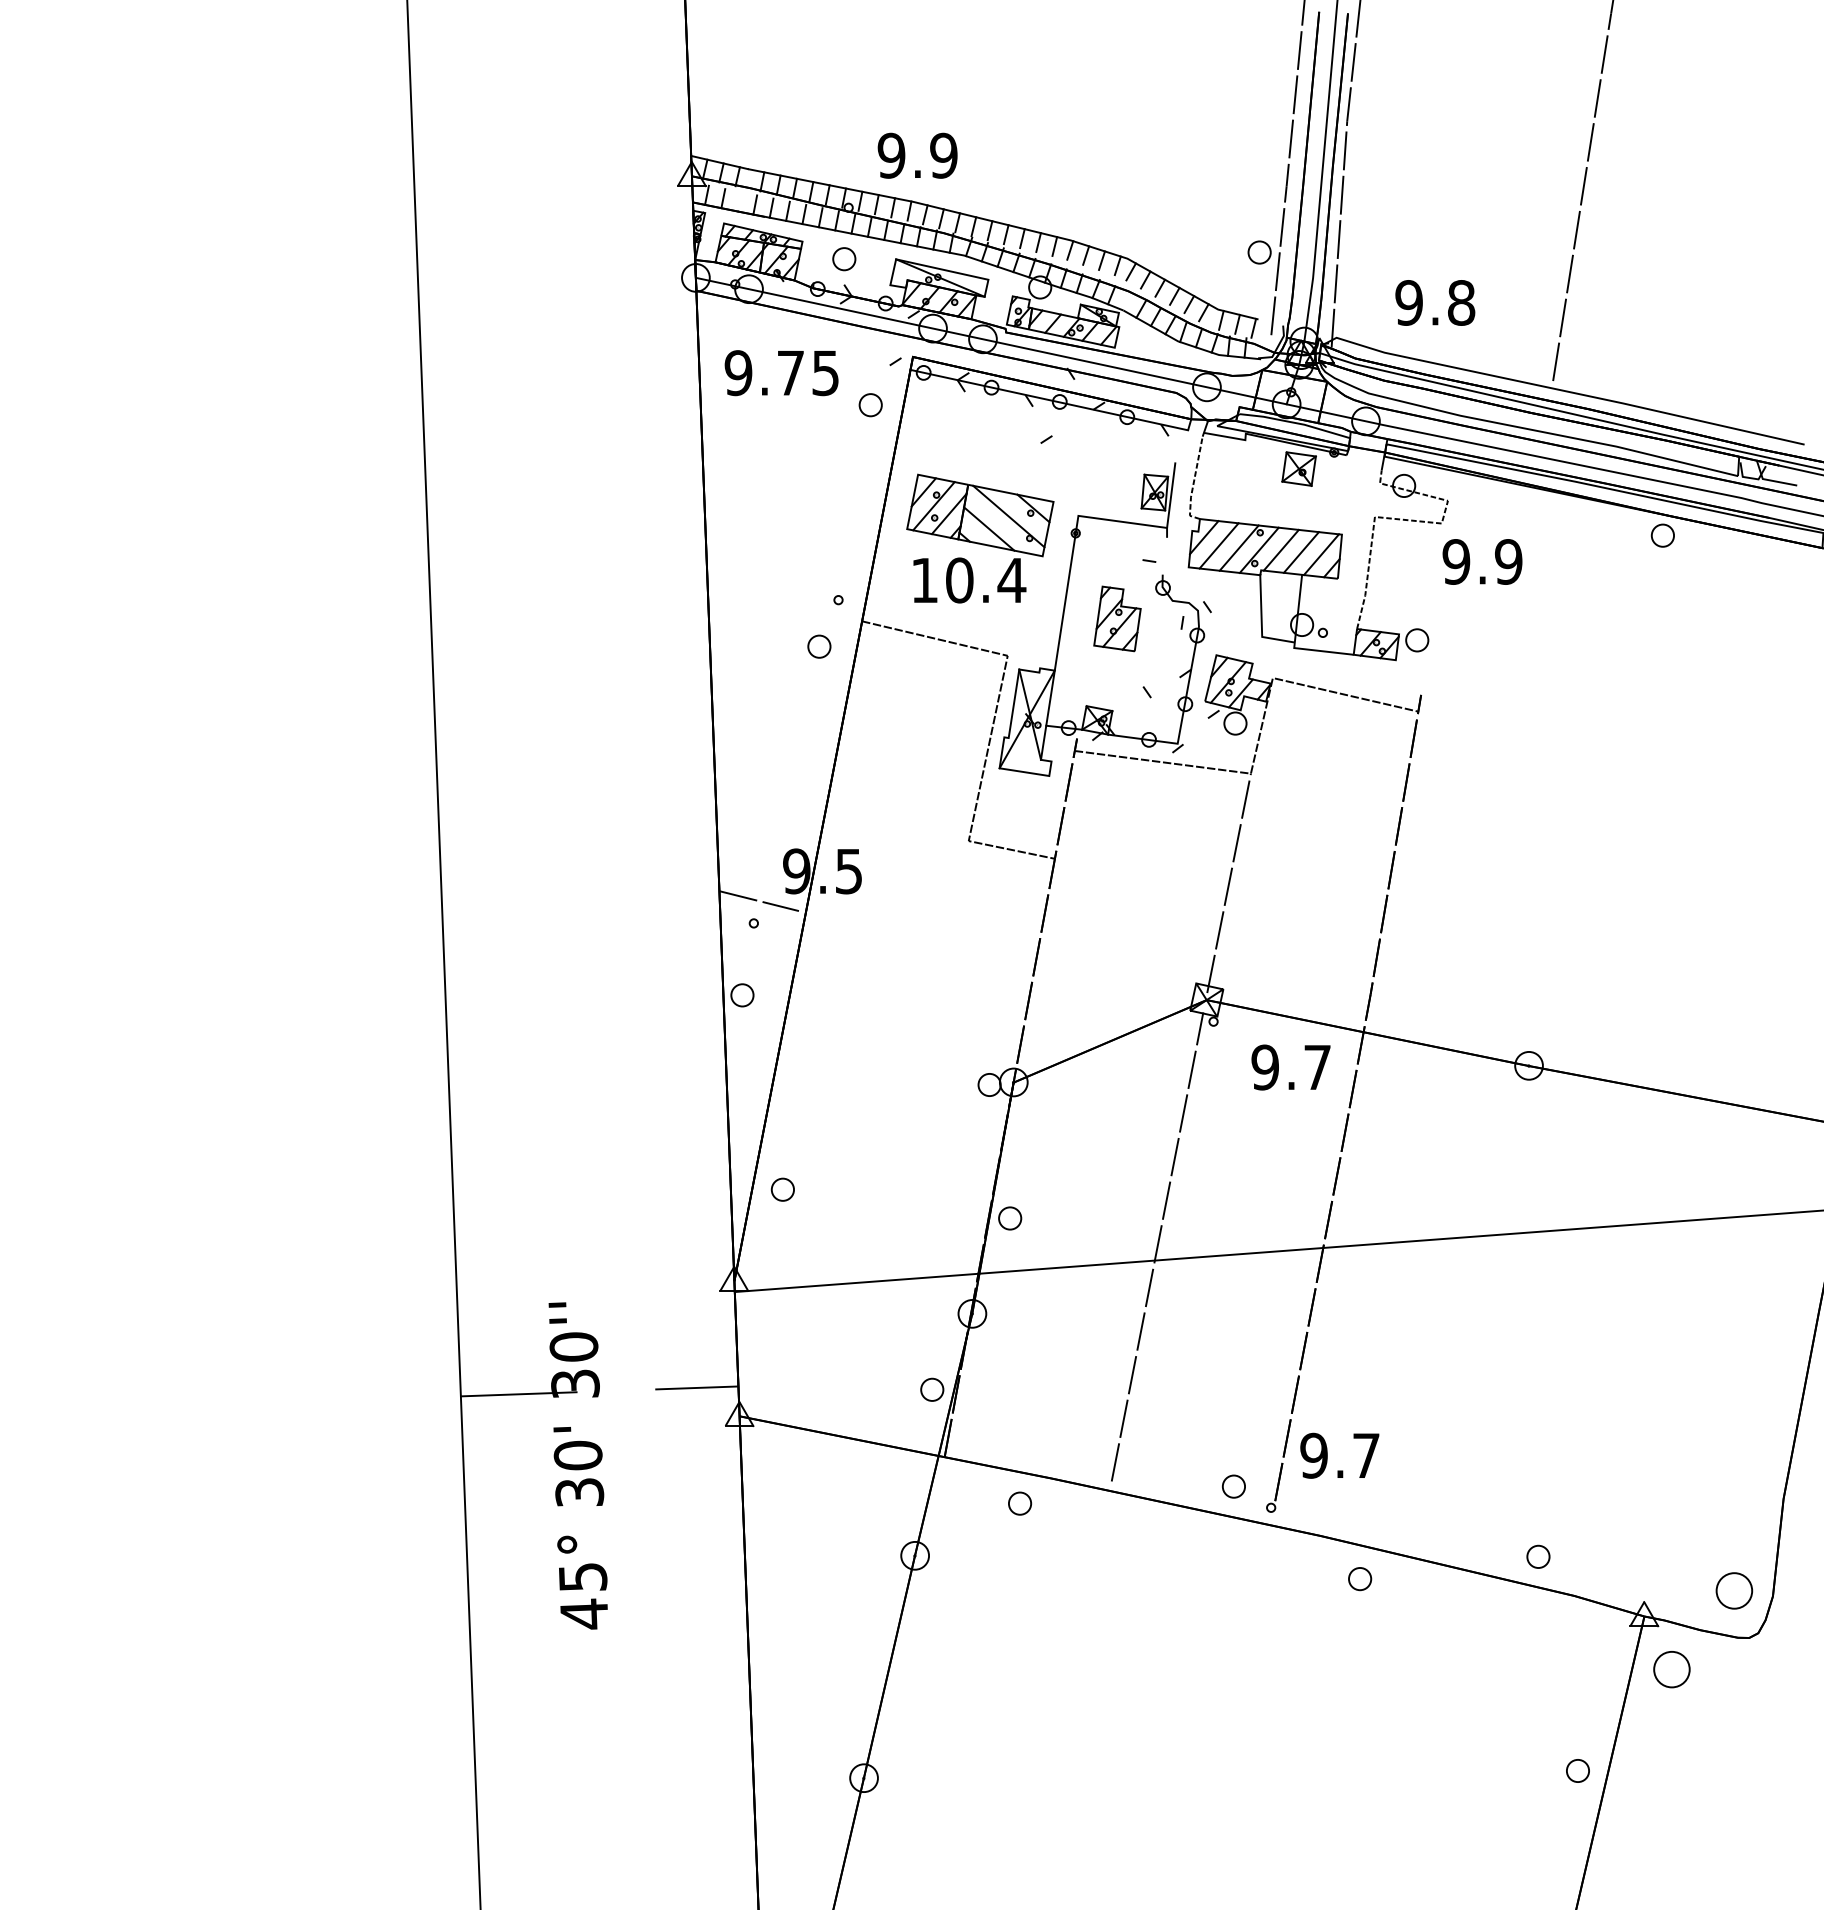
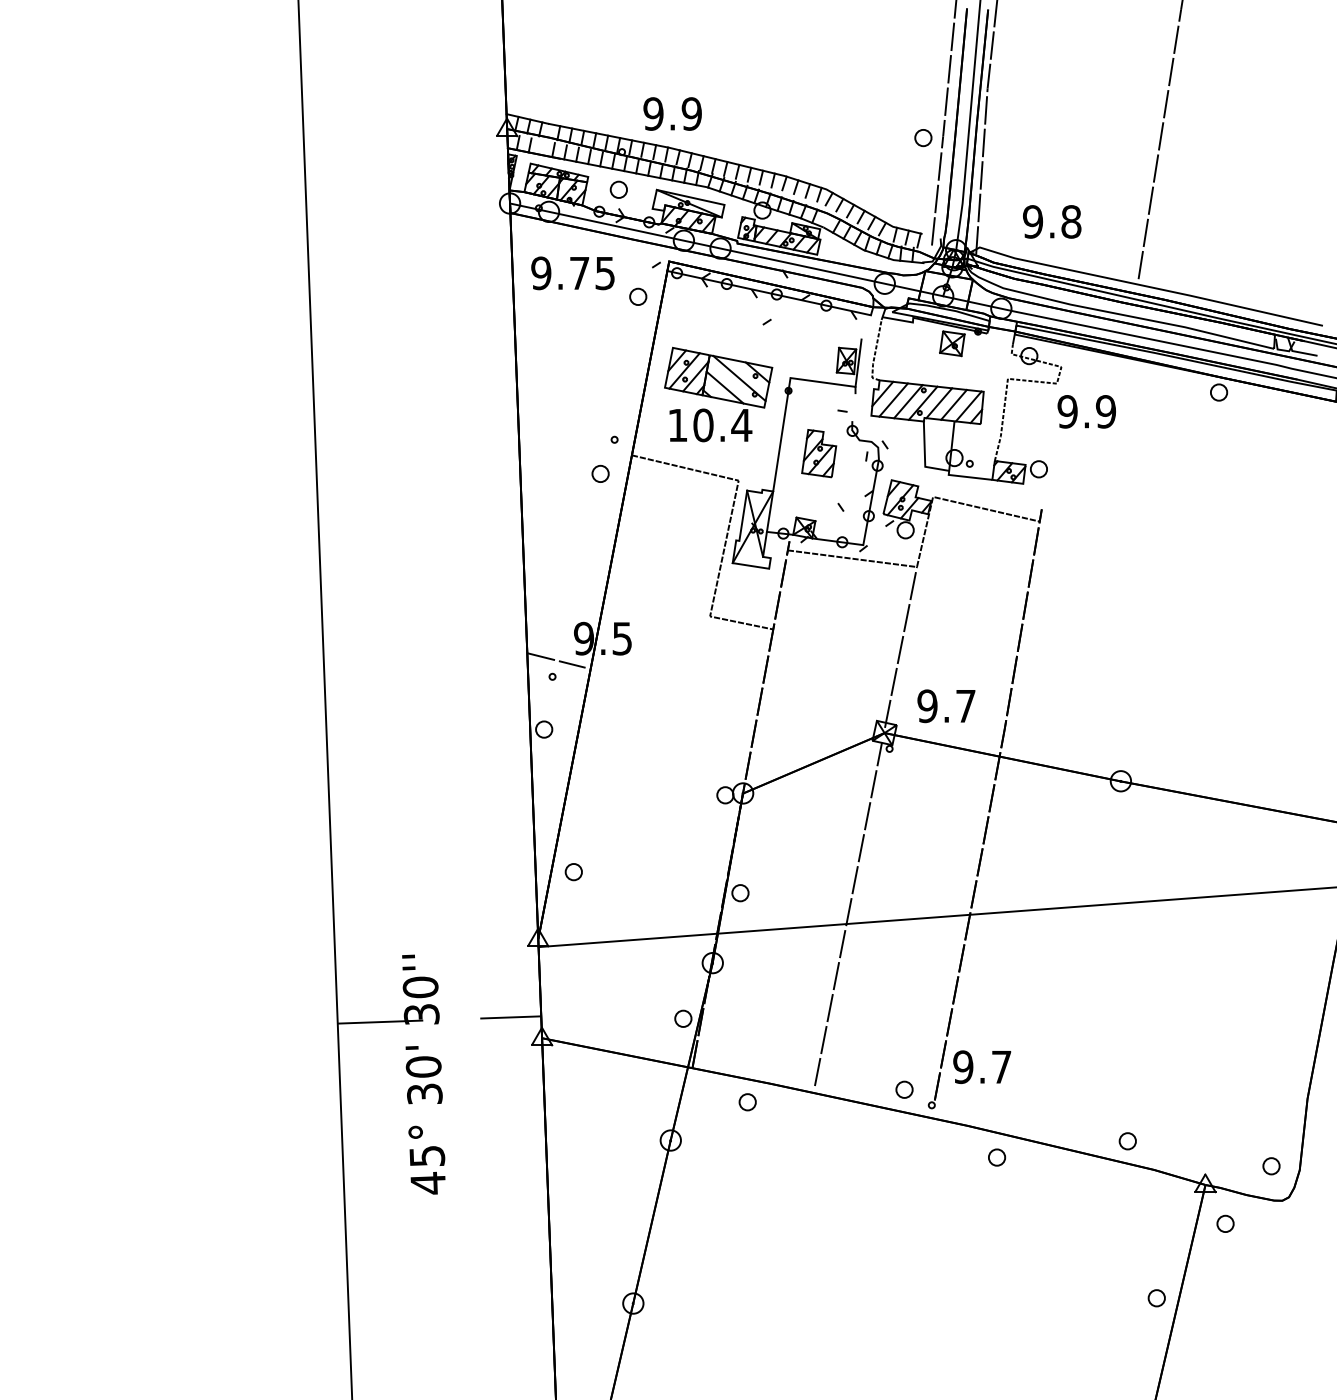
part: (1259, 252) -> (923, 138), moved
text: (1290, 1067) -> (946, 706), moved
part: (1734, 1590) -> (1271, 1165), size x0.62
part: (1671, 1669) -> (1225, 1223), size x0.62

